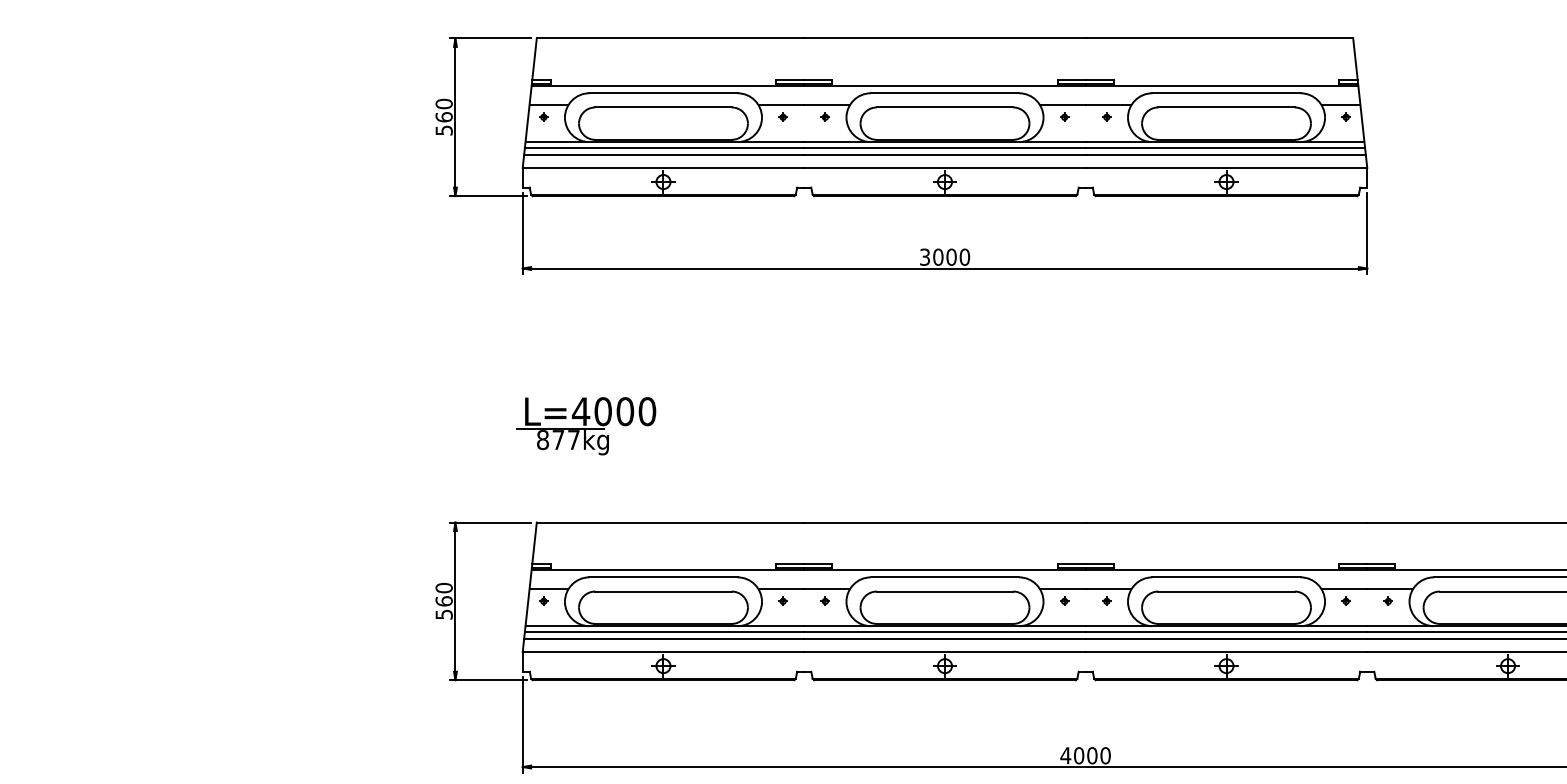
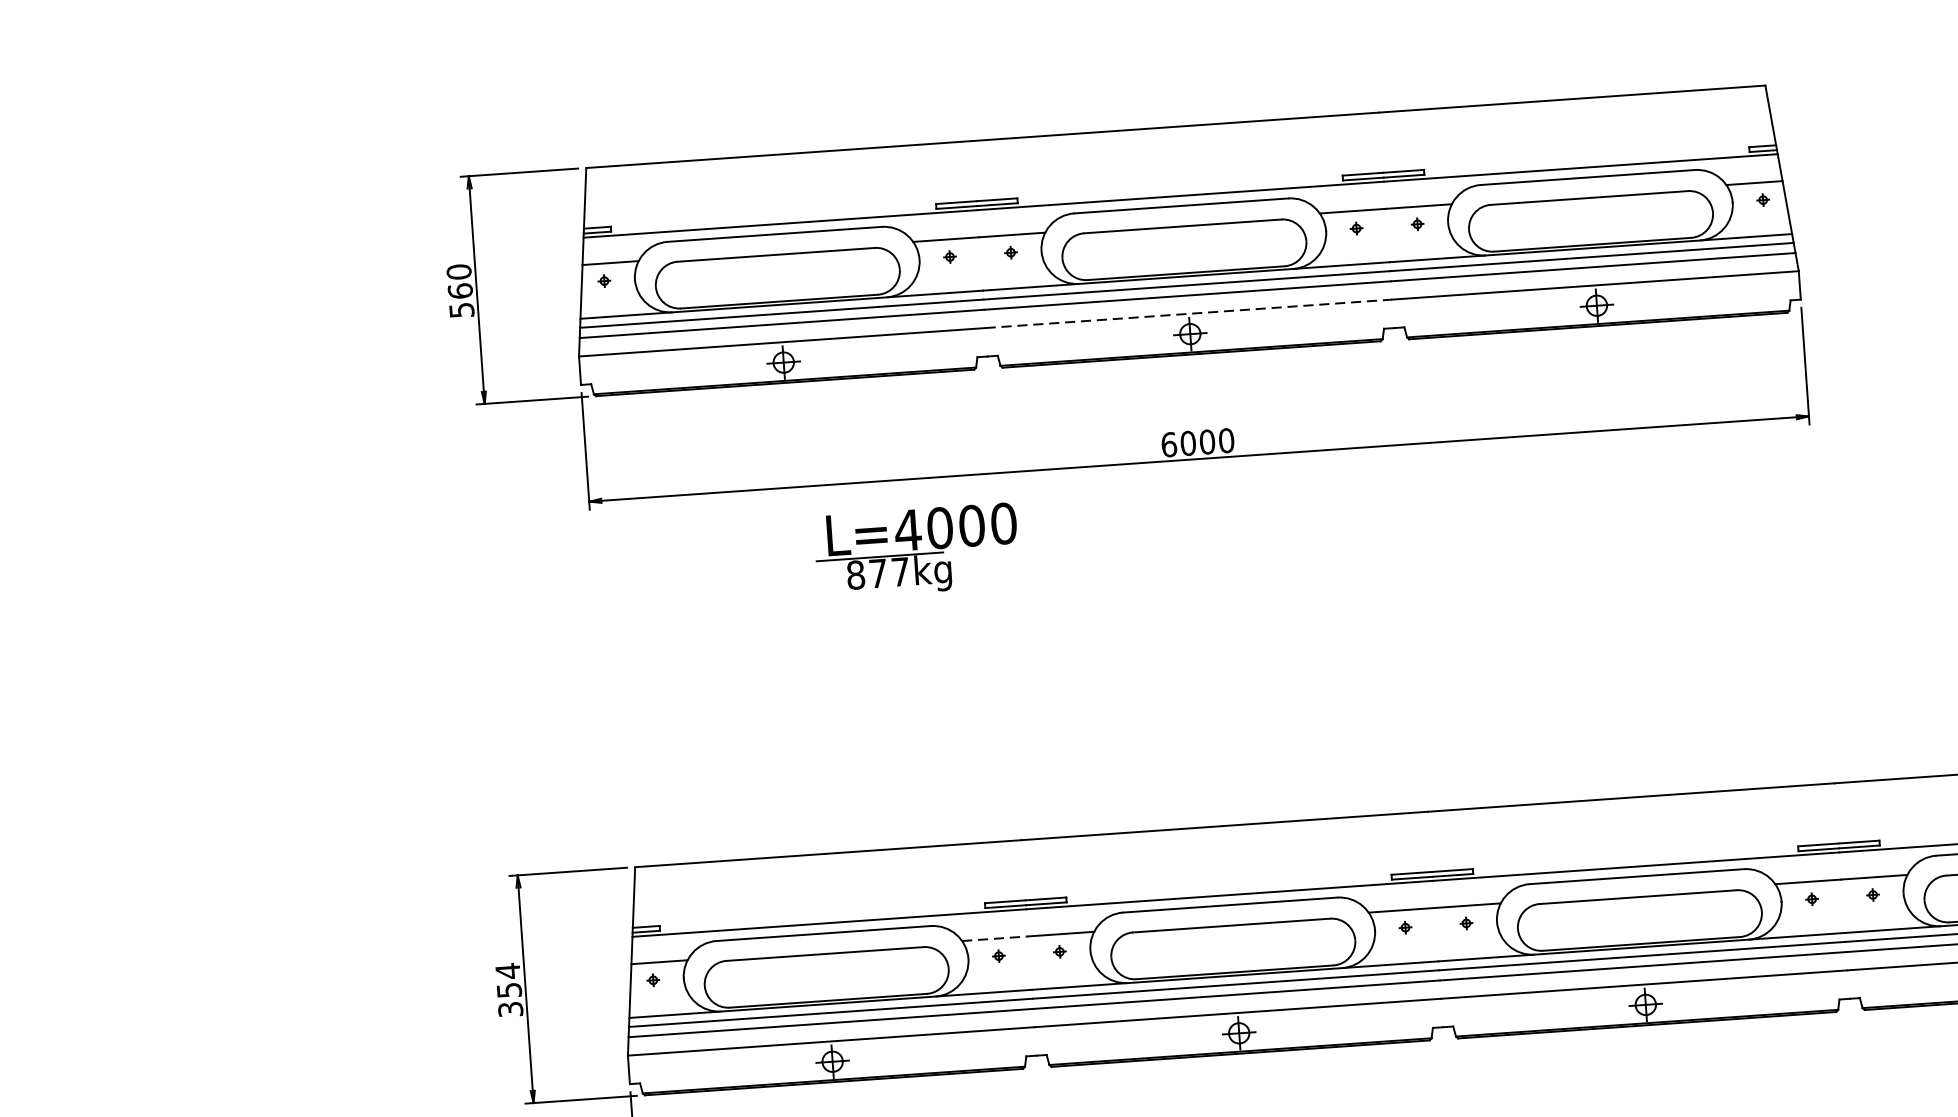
line: (945, 167) -> (1189, 313), solid -> dashed
text: (925, 256) -> (1169, 443), 3000 -> 6000
part: (586, 426) -> (917, 551), moved
line: (781, 589) -> (995, 939), solid -> dashed
text: (443, 600) -> (508, 989), 560 -> 354

